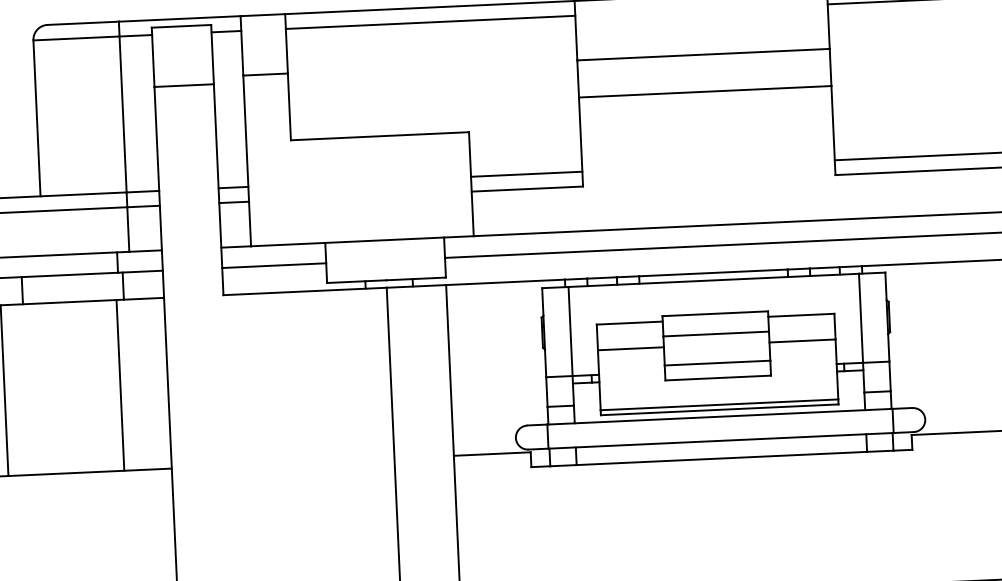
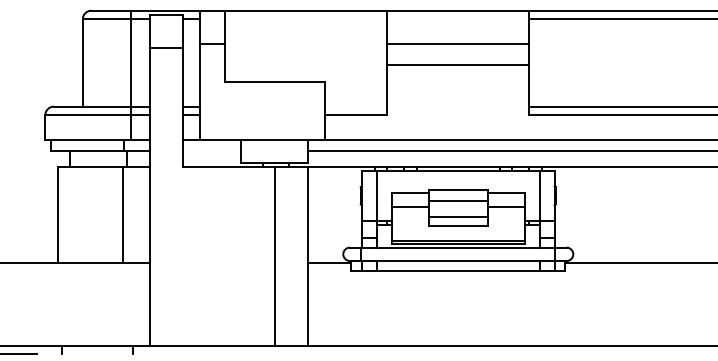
line: (429, 23) -> (305, 19), removed
line: (525, 174) -> (355, 106), removed
line: (273, 265) -> (211, 151), removed

